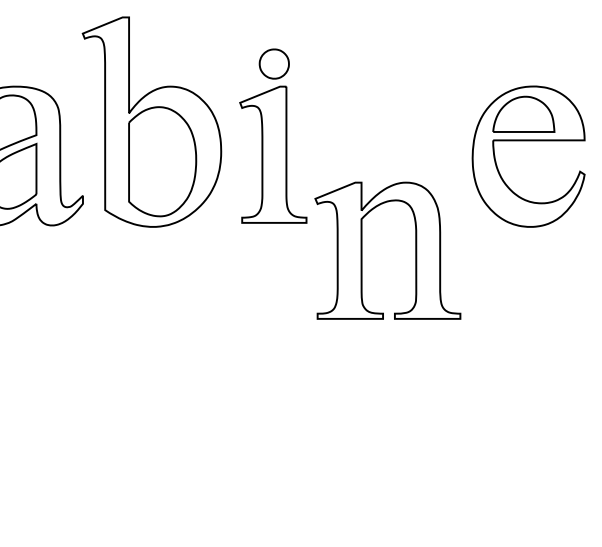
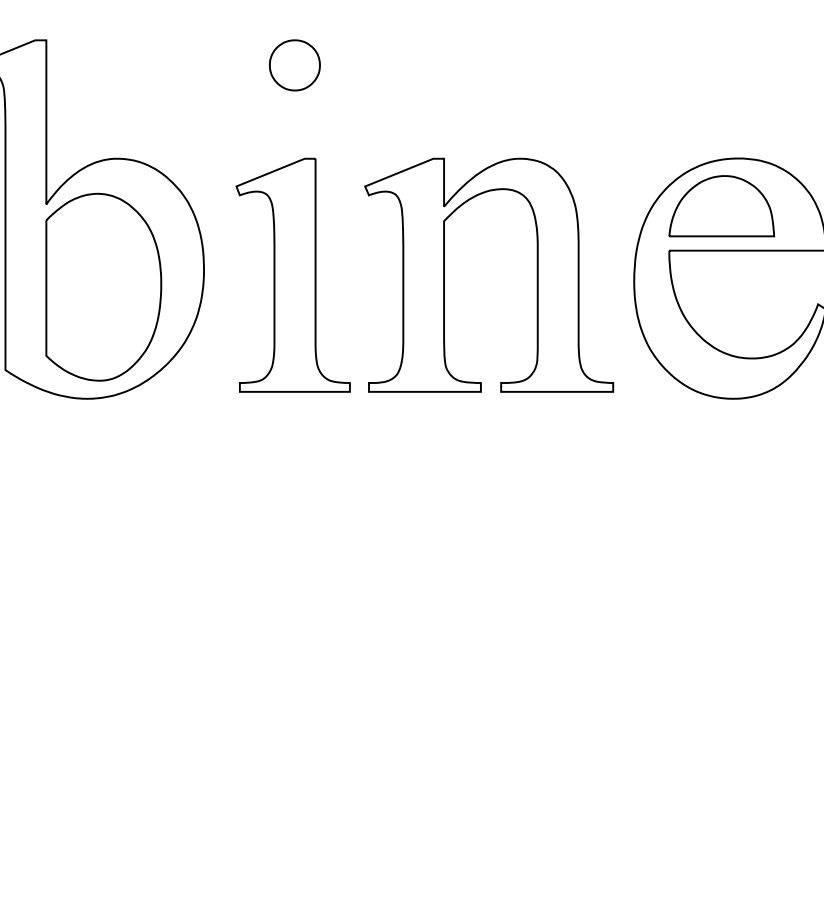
part: (273, 63) -> (293, 64), moved
part: (362, 250) -> (445, 274), moved

